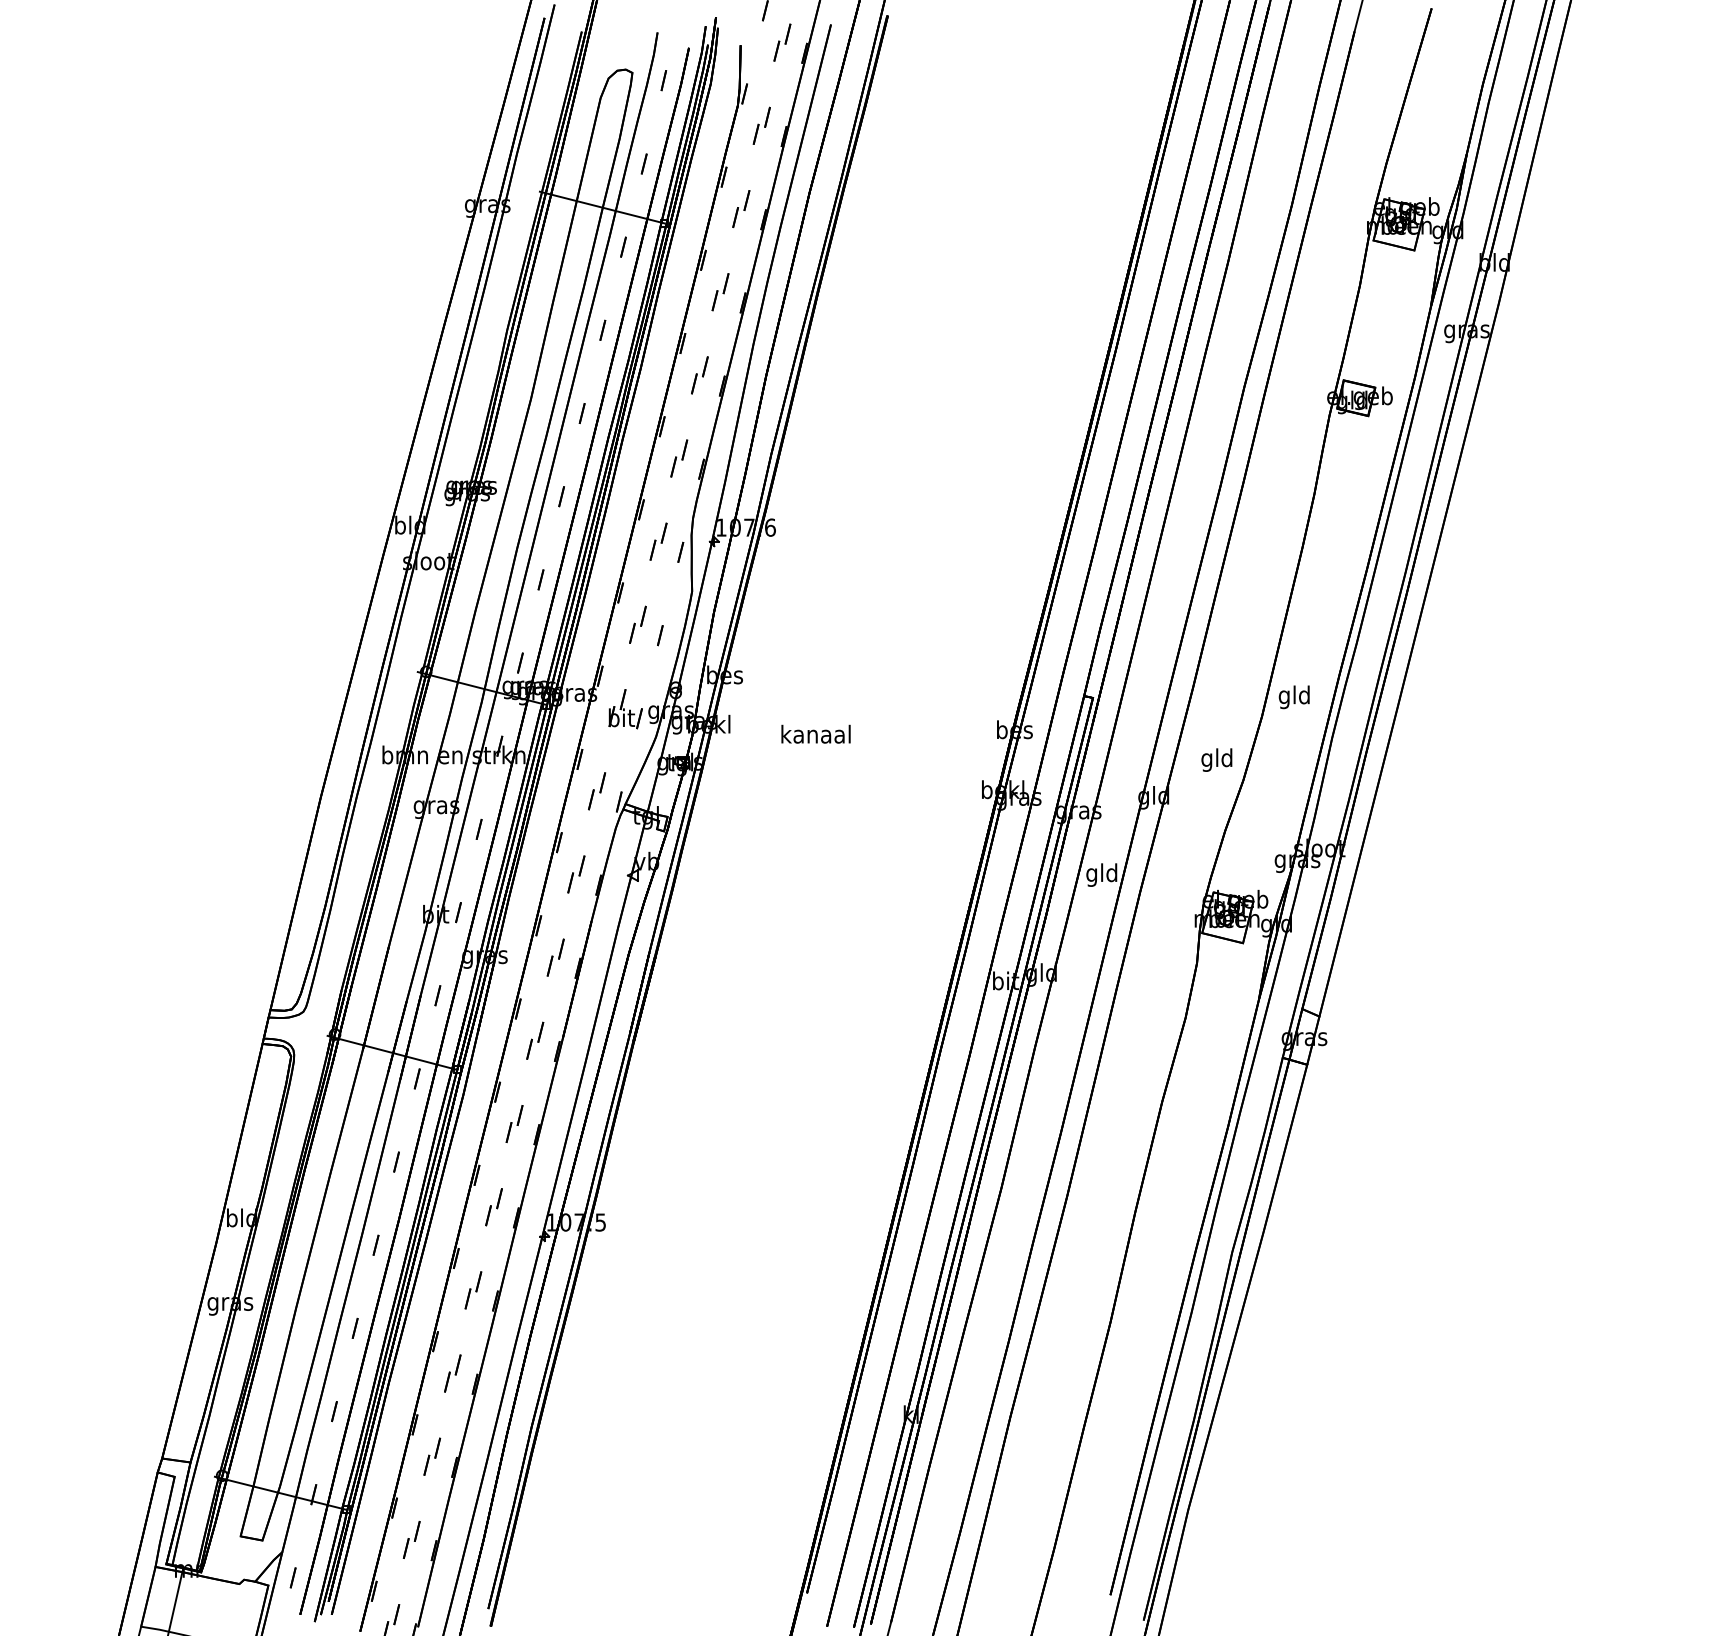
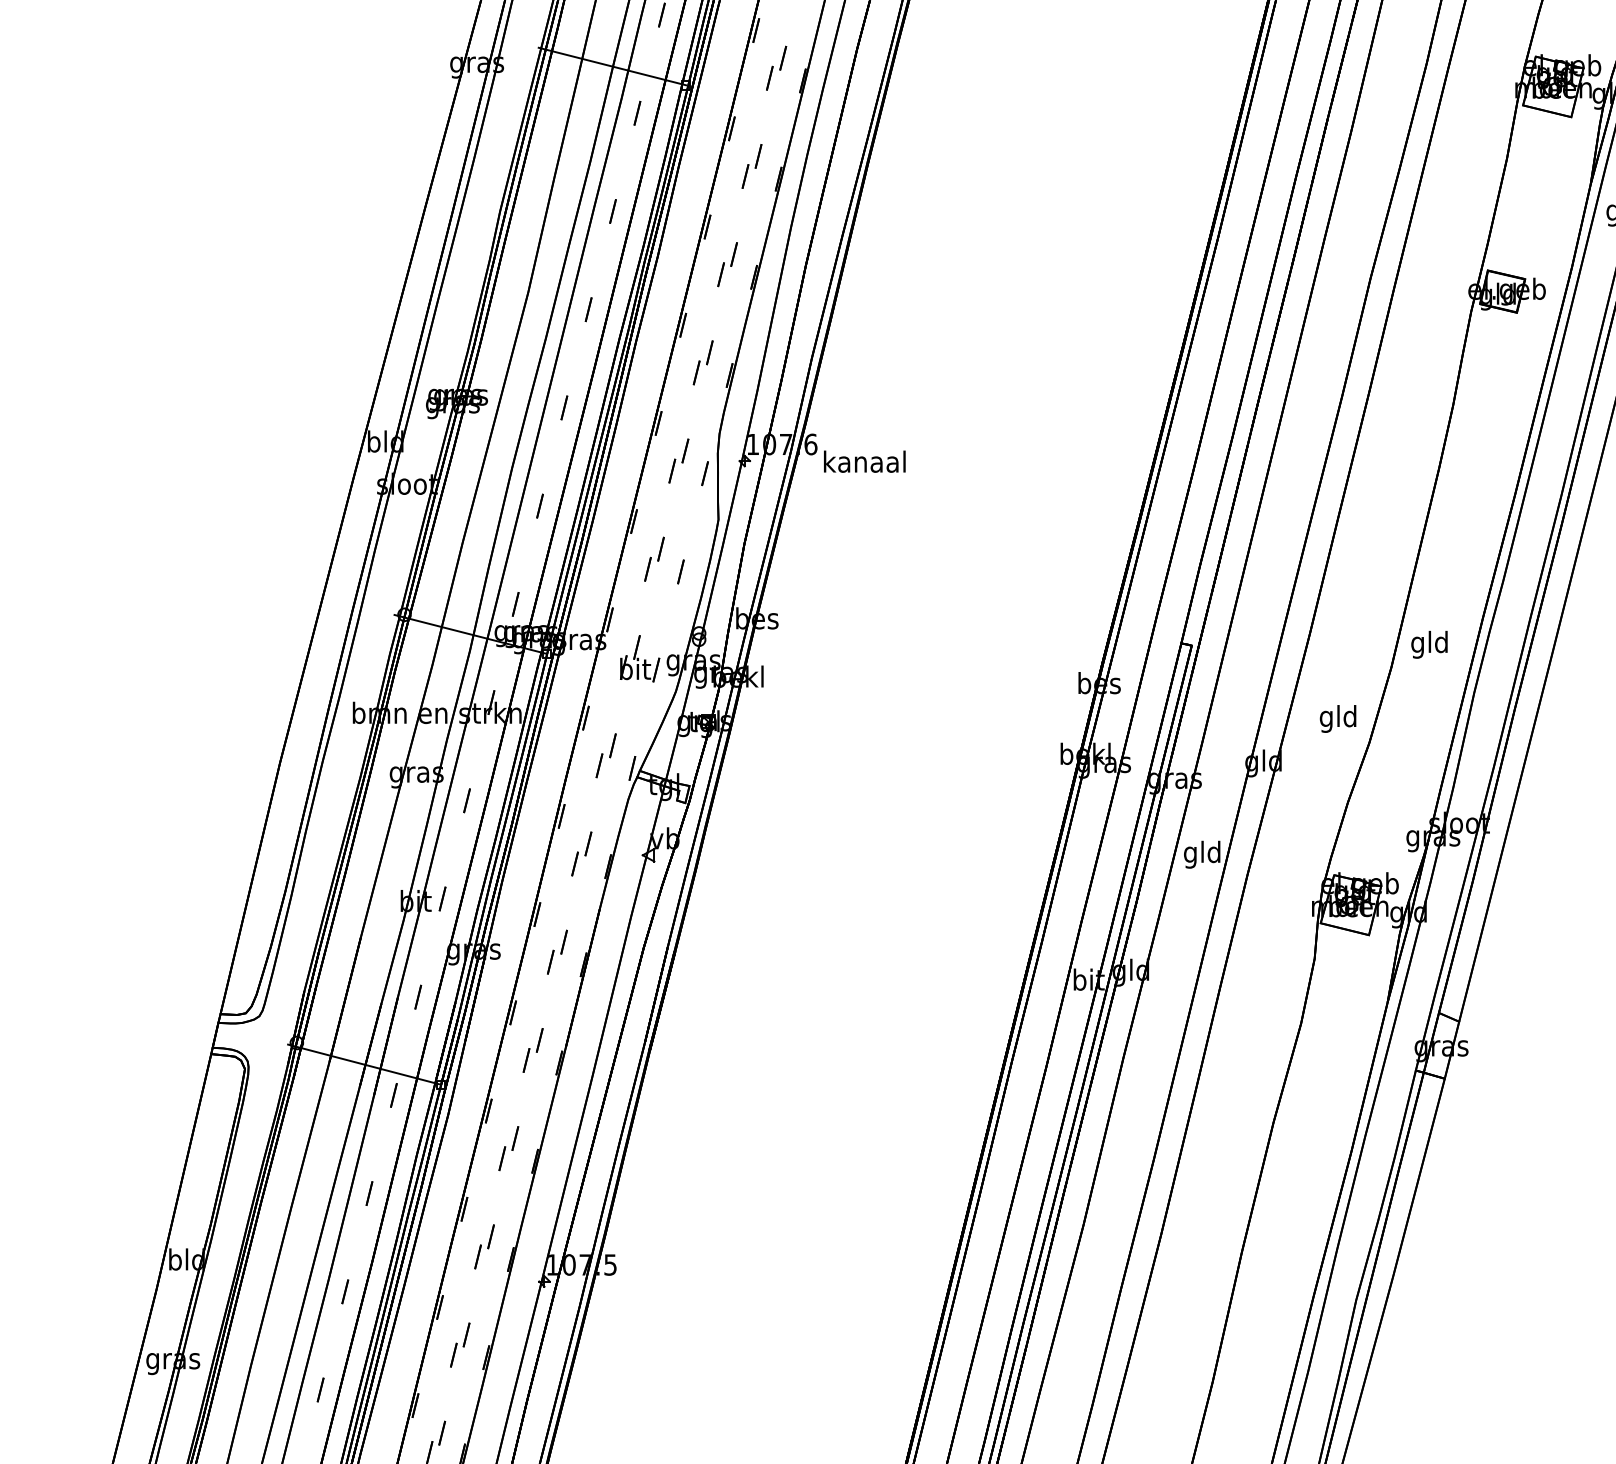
text: (815, 733) -> (864, 460), moved

